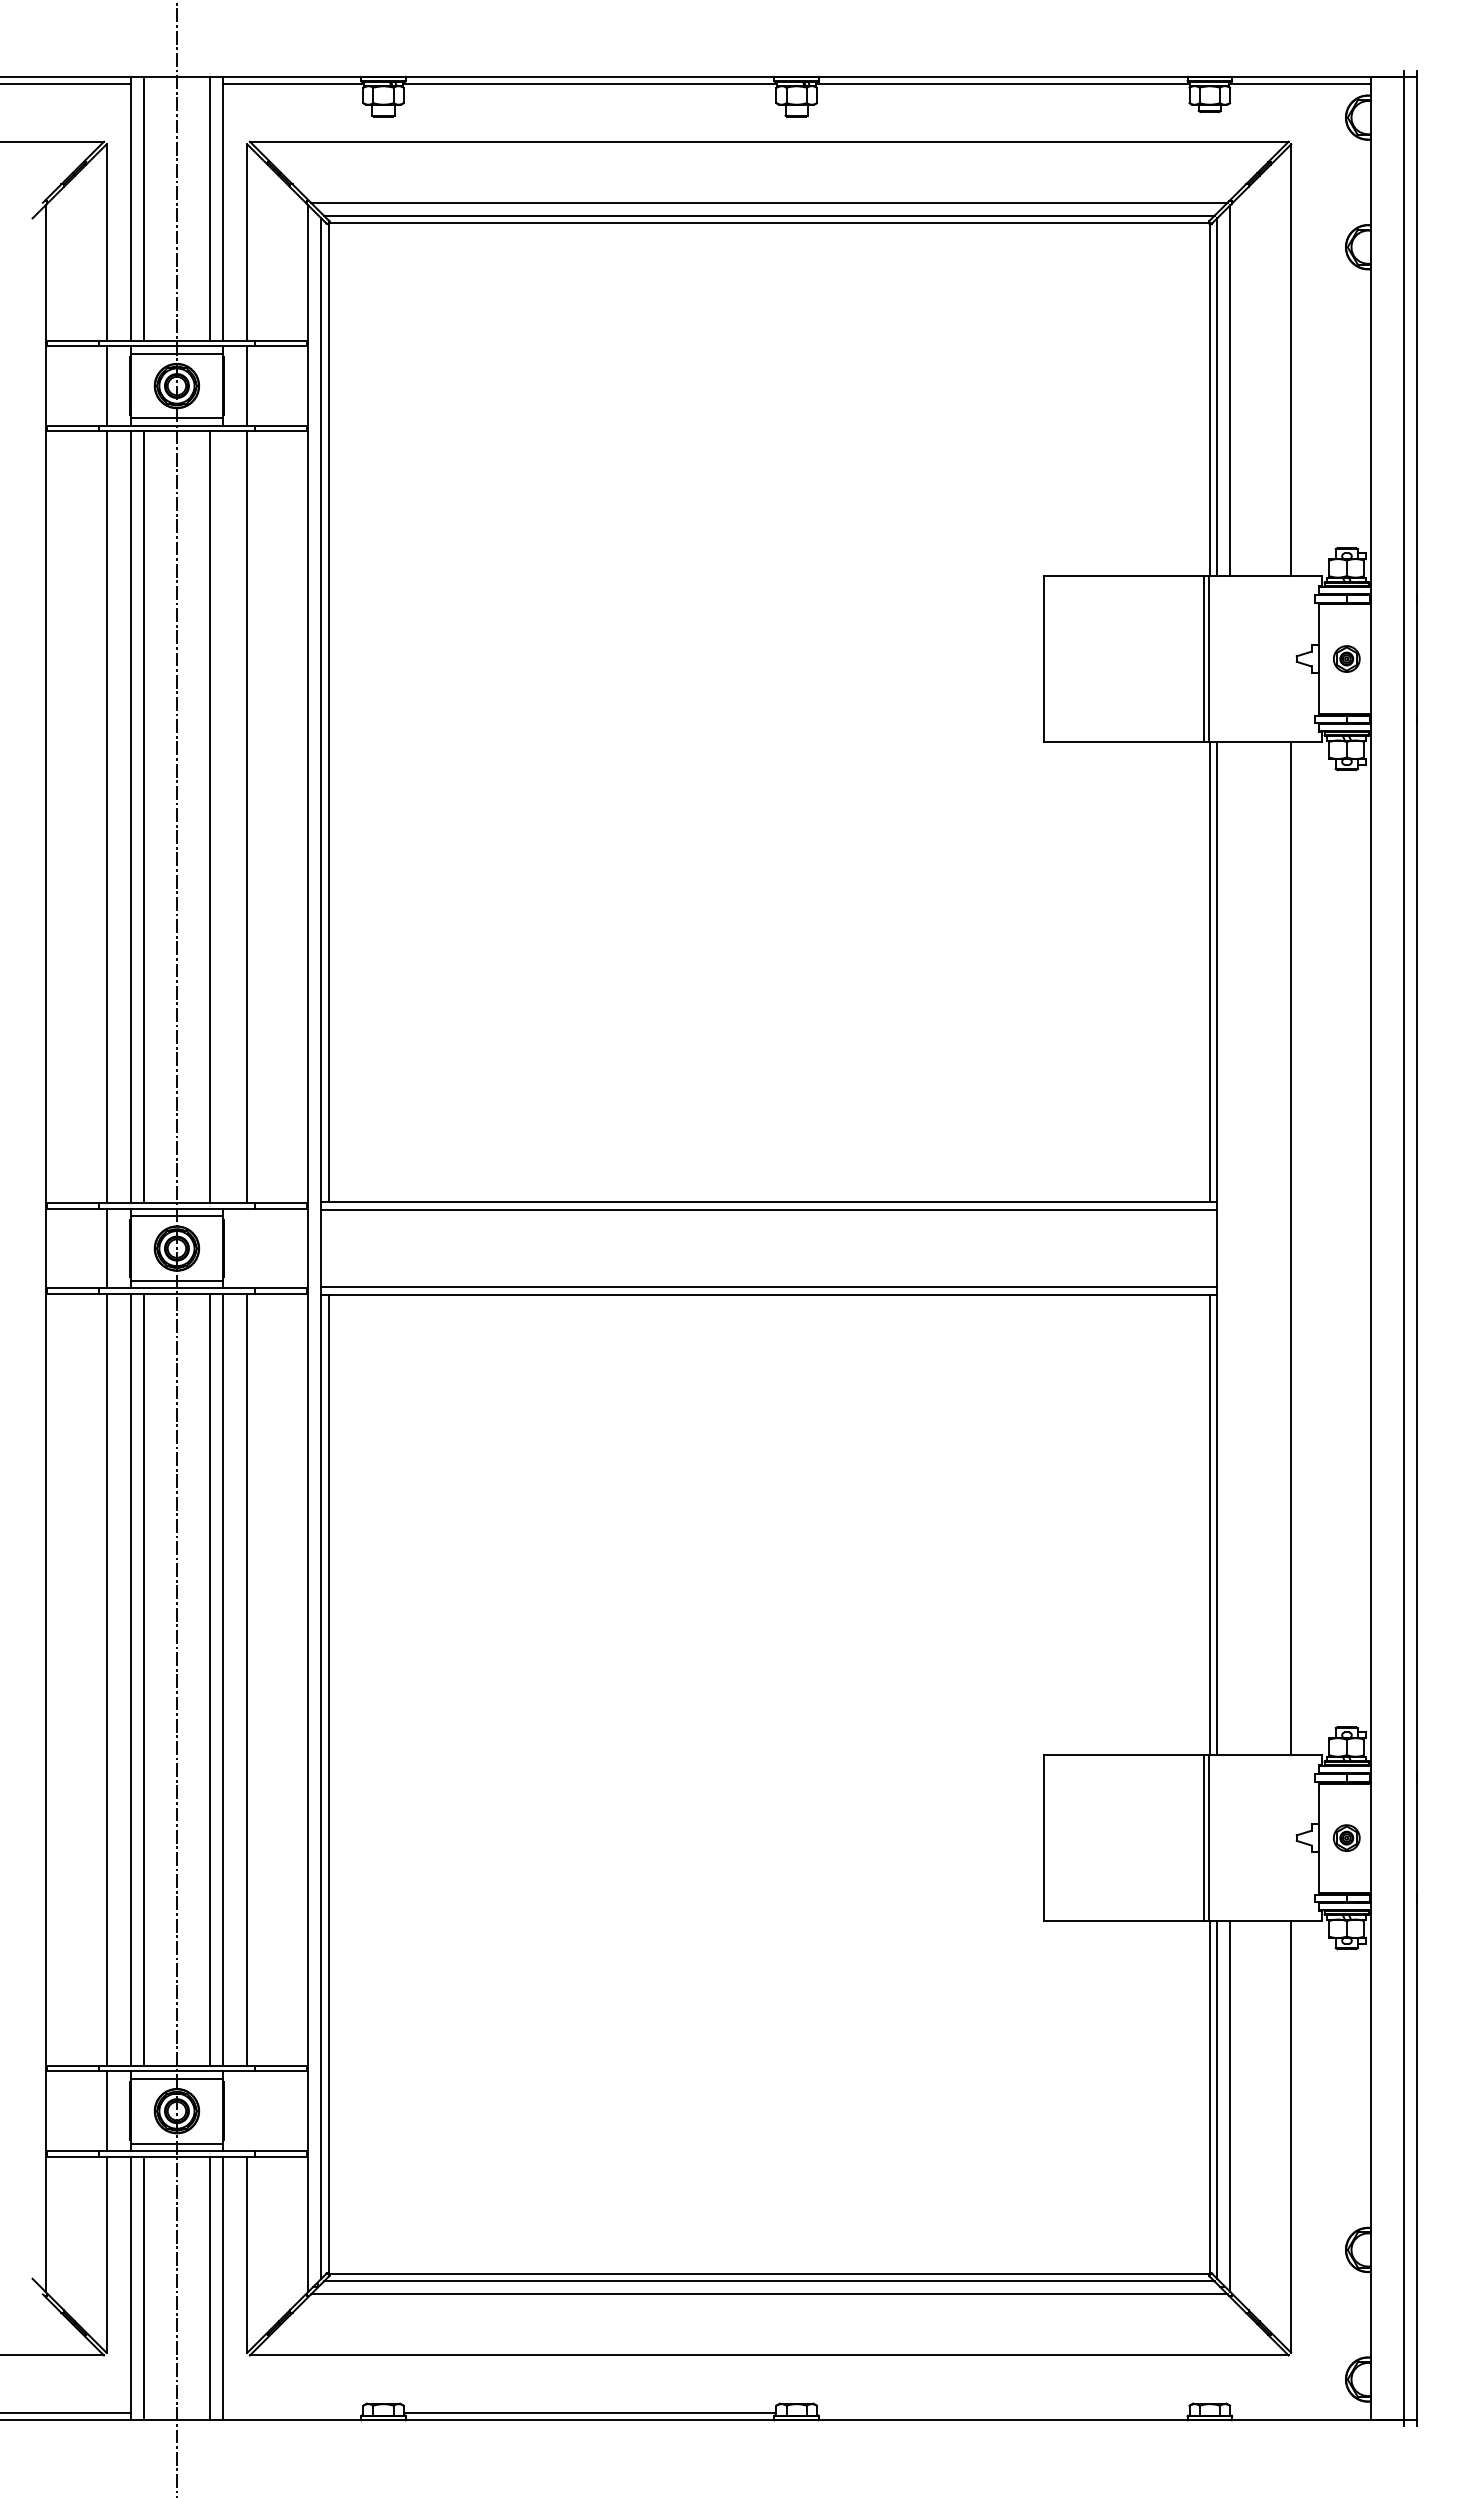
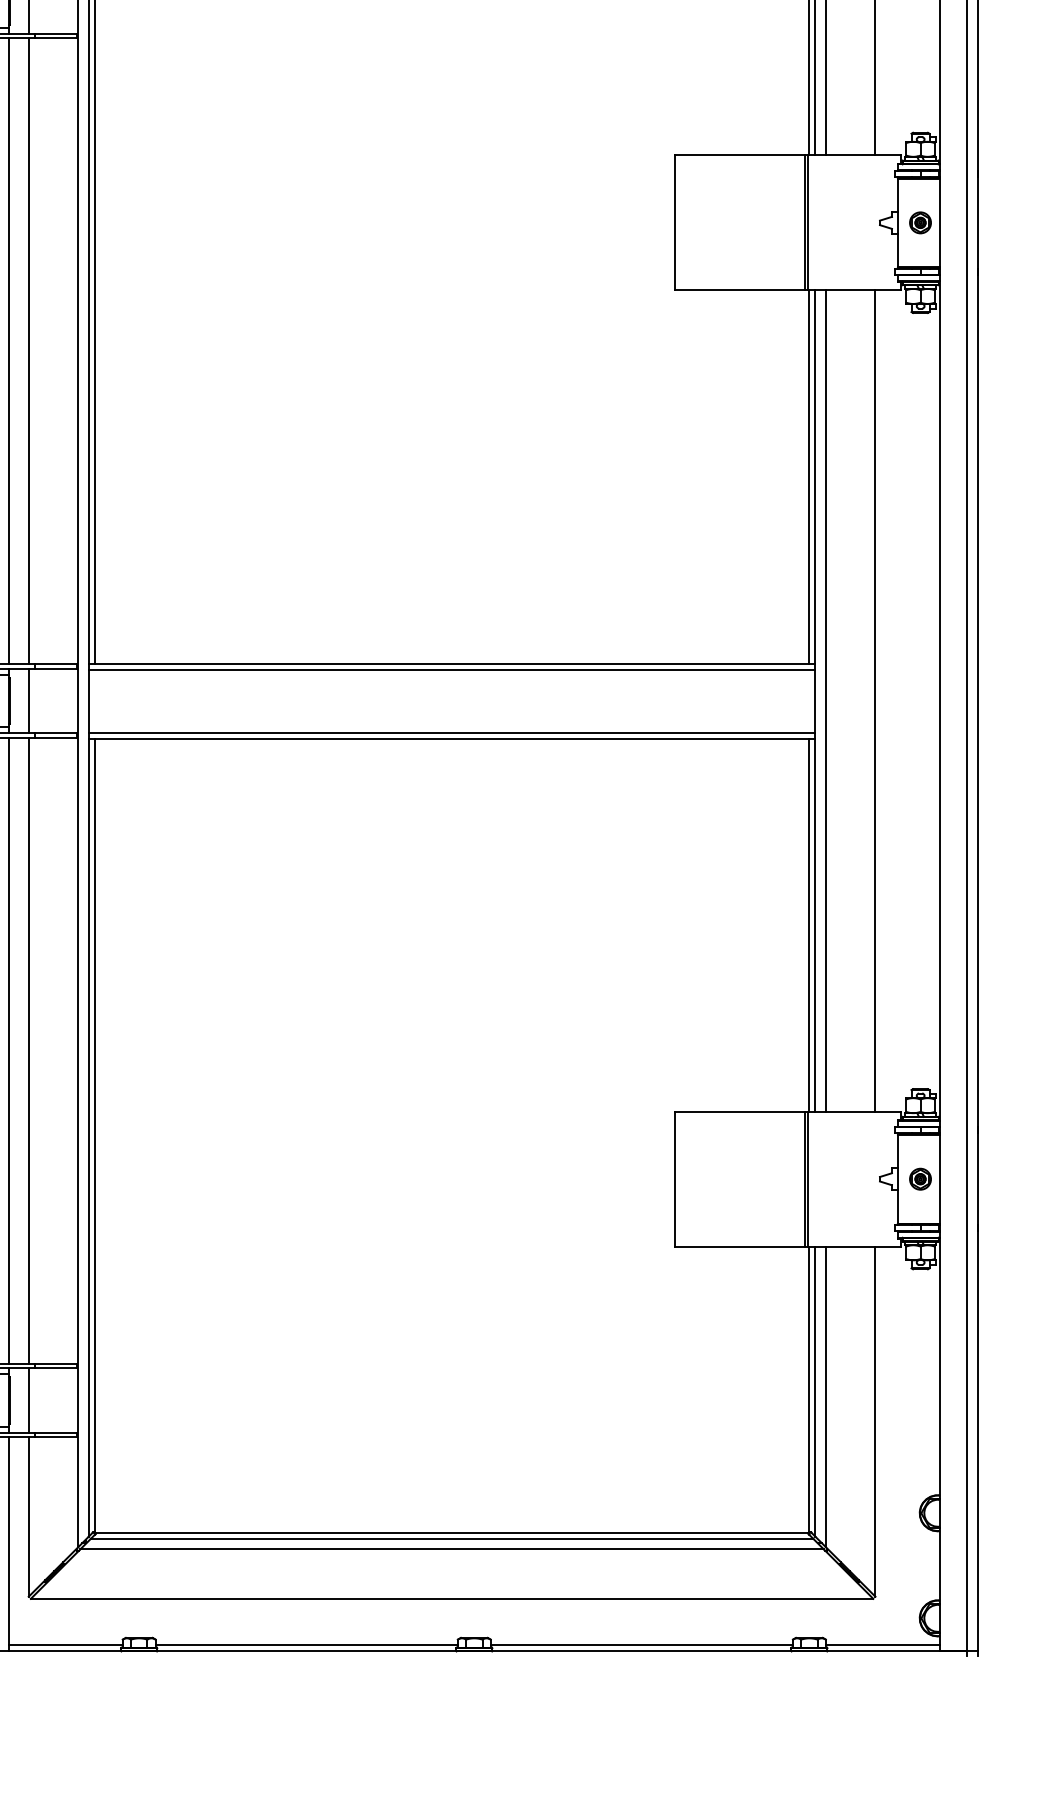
line: (223, 817) -> (9, 351), added
line: (247, 1248) -> (28, 700), added
line: (1230, 1248) -> (826, 700), added
line: (247, 2110) -> (28, 1400), added
line: (293, 2412) -> (66, 1645), added
line: (1002, 2412) -> (641, 1645), added
line: (1300, 2412) -> (882, 1645), added

